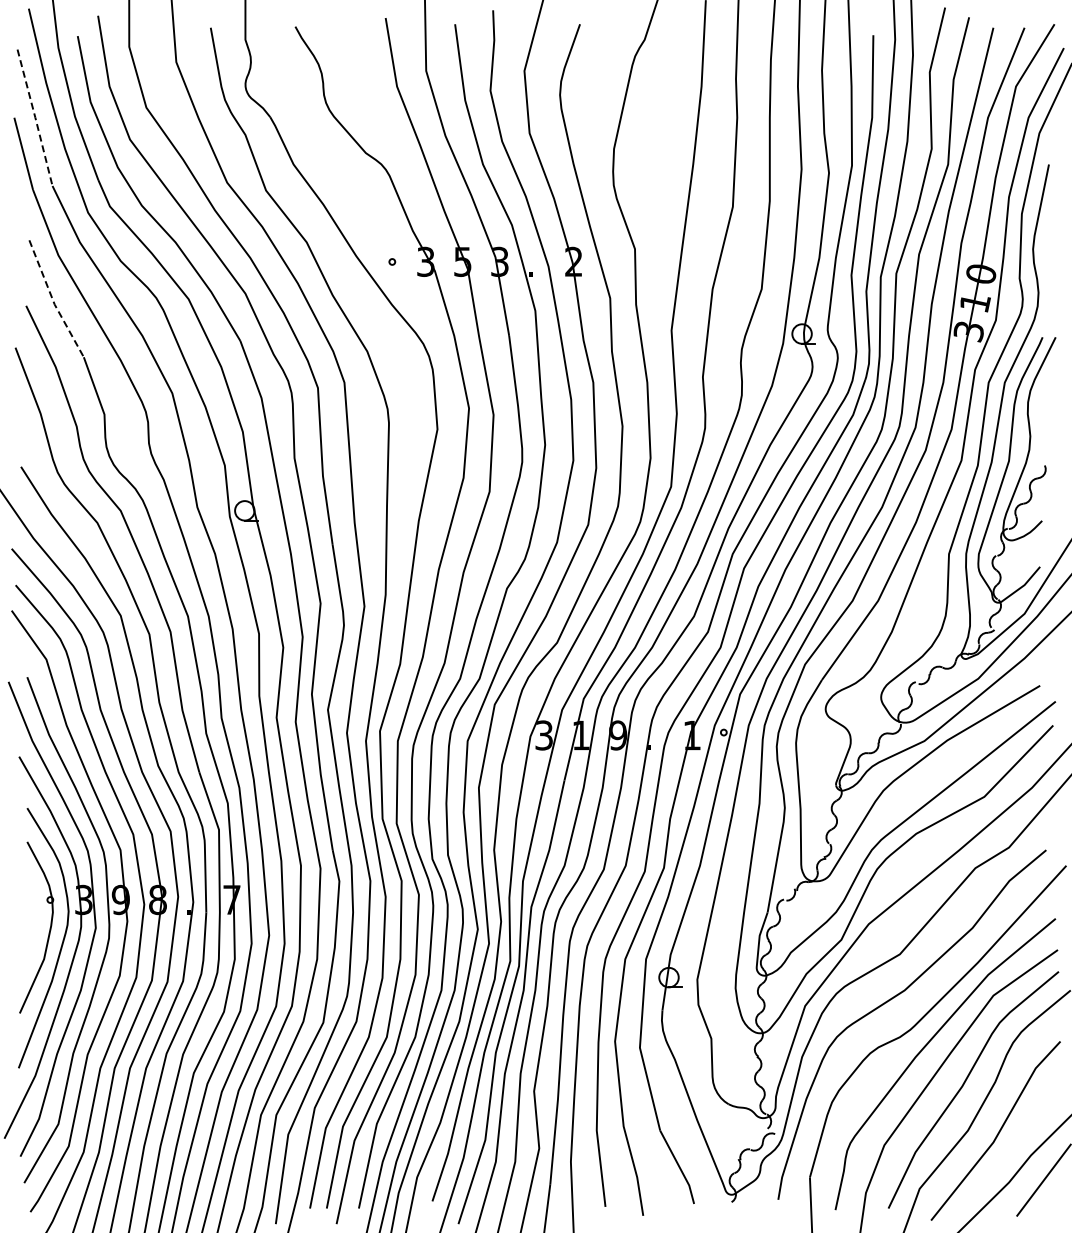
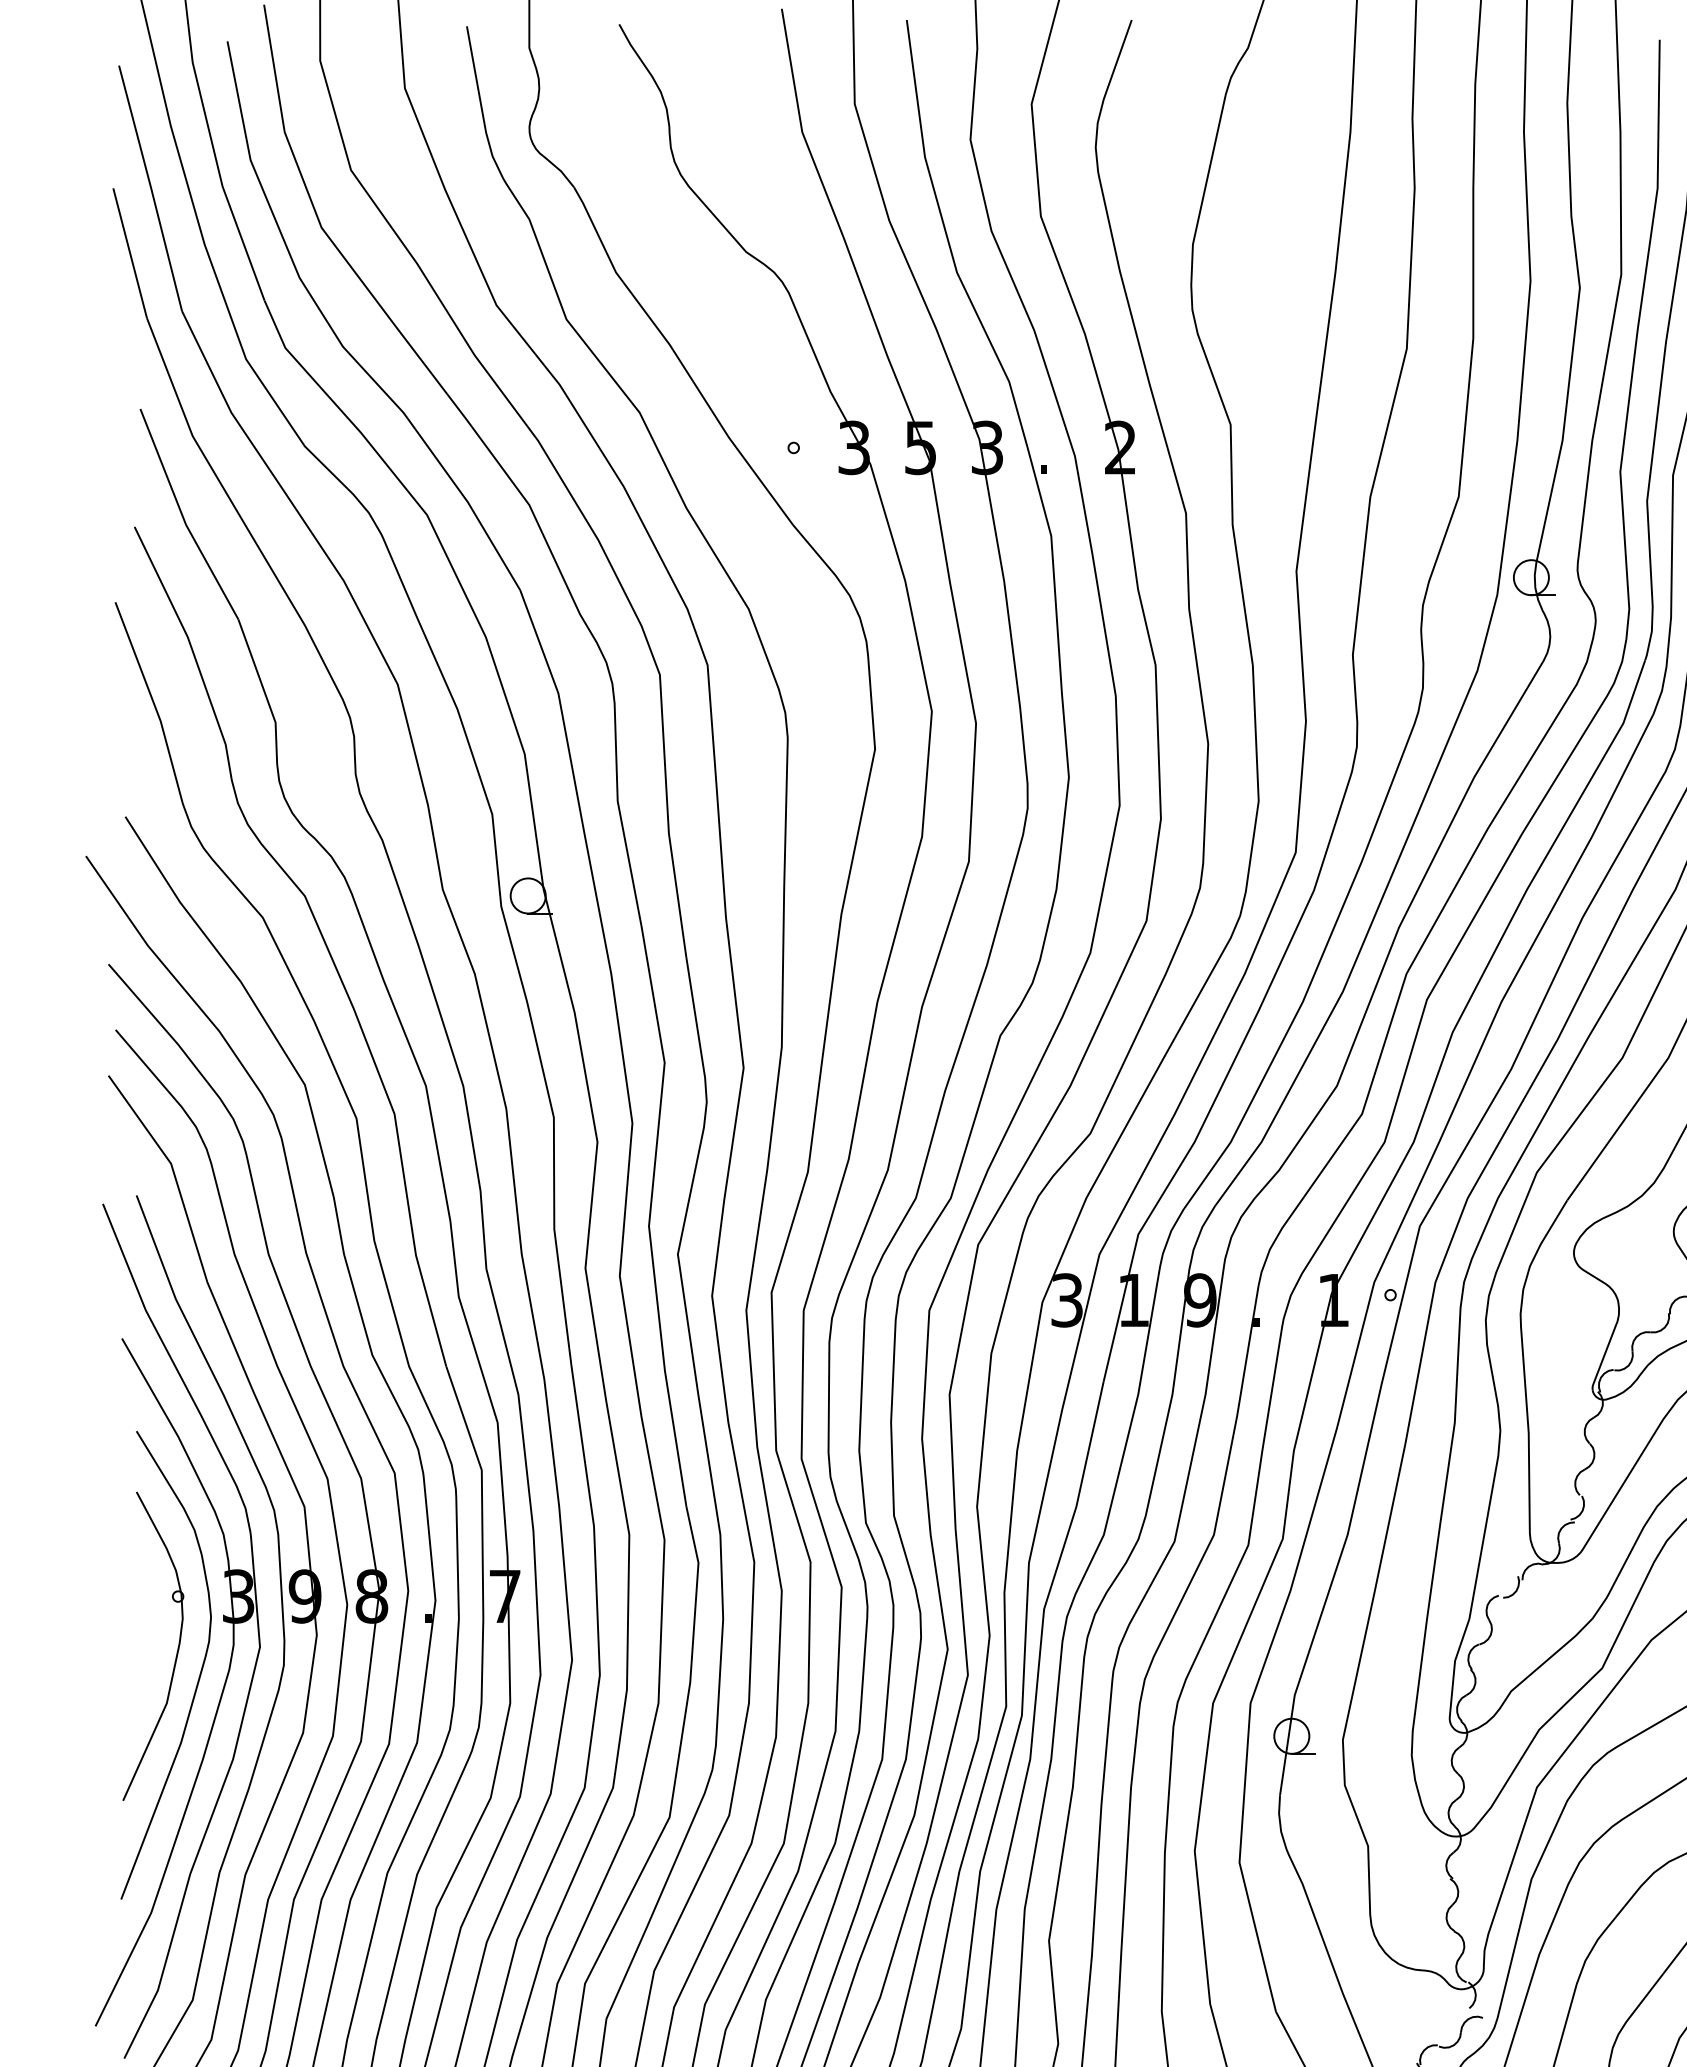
line: (35, 117) -> (151, 187), dashed -> solid
line: (53, 301) -> (183, 519), dashed -> solid

